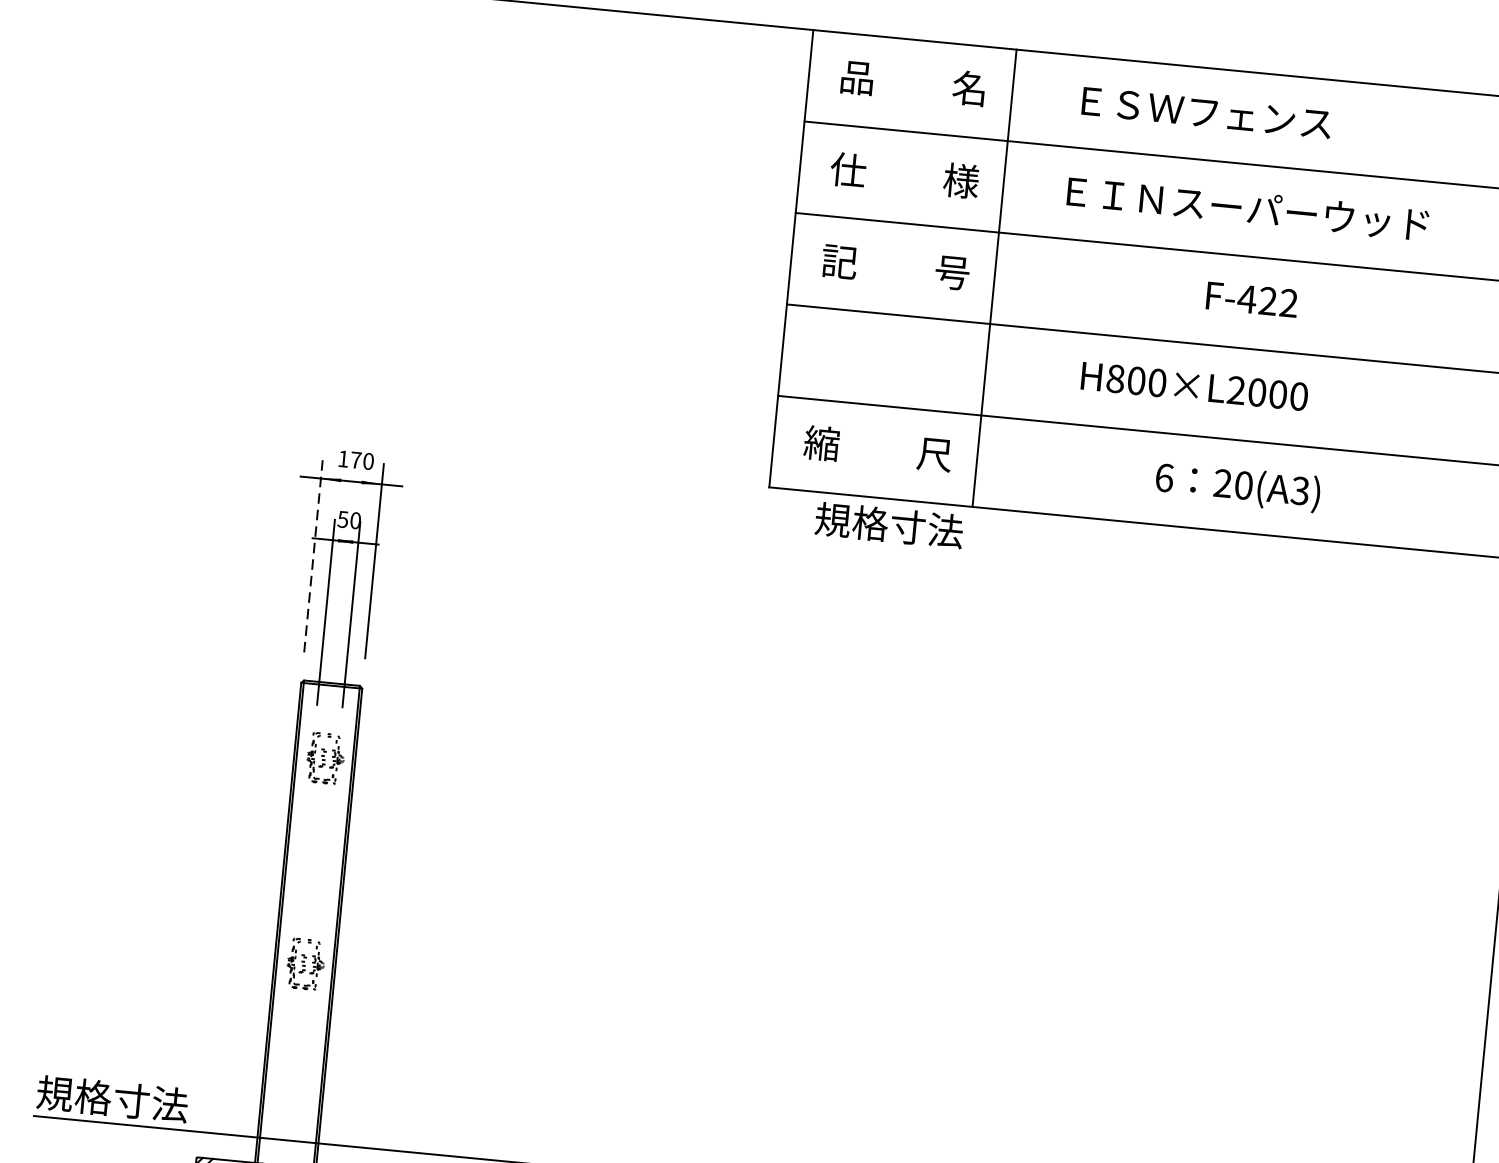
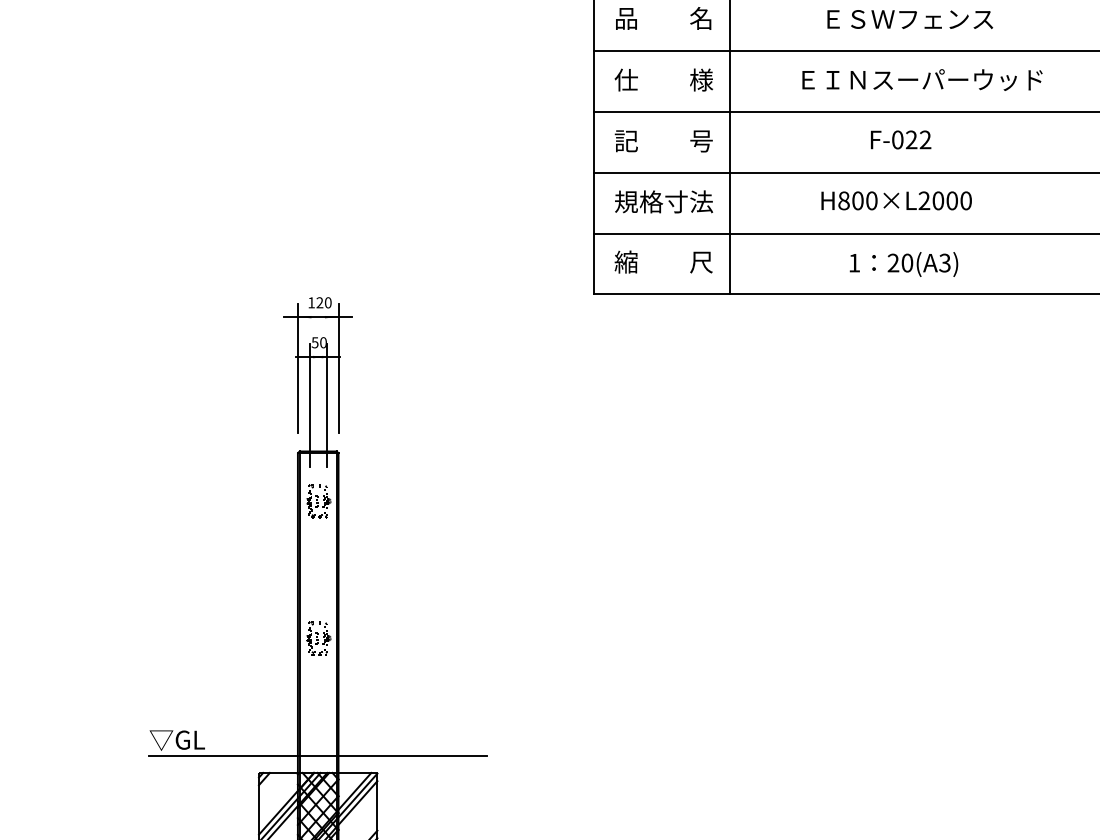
text: (1207, 112) -> (910, 19), moved
text: (1248, 207) -> (922, 79), moved
text: (1246, 298) -> (897, 139), F-422 -> F-022
text: (1194, 385) -> (896, 200), moved
text: (355, 459) -> (319, 302), 170 -> 120
text: (1164, 476) -> (854, 262), 6 -> 1
text: (888, 524) -> (663, 201), moved
line: (312, 555) -> (297, 368), dashed -> solid
text: (112, 1098) -> (199, 739), 規格寸法 -> ▽GL

